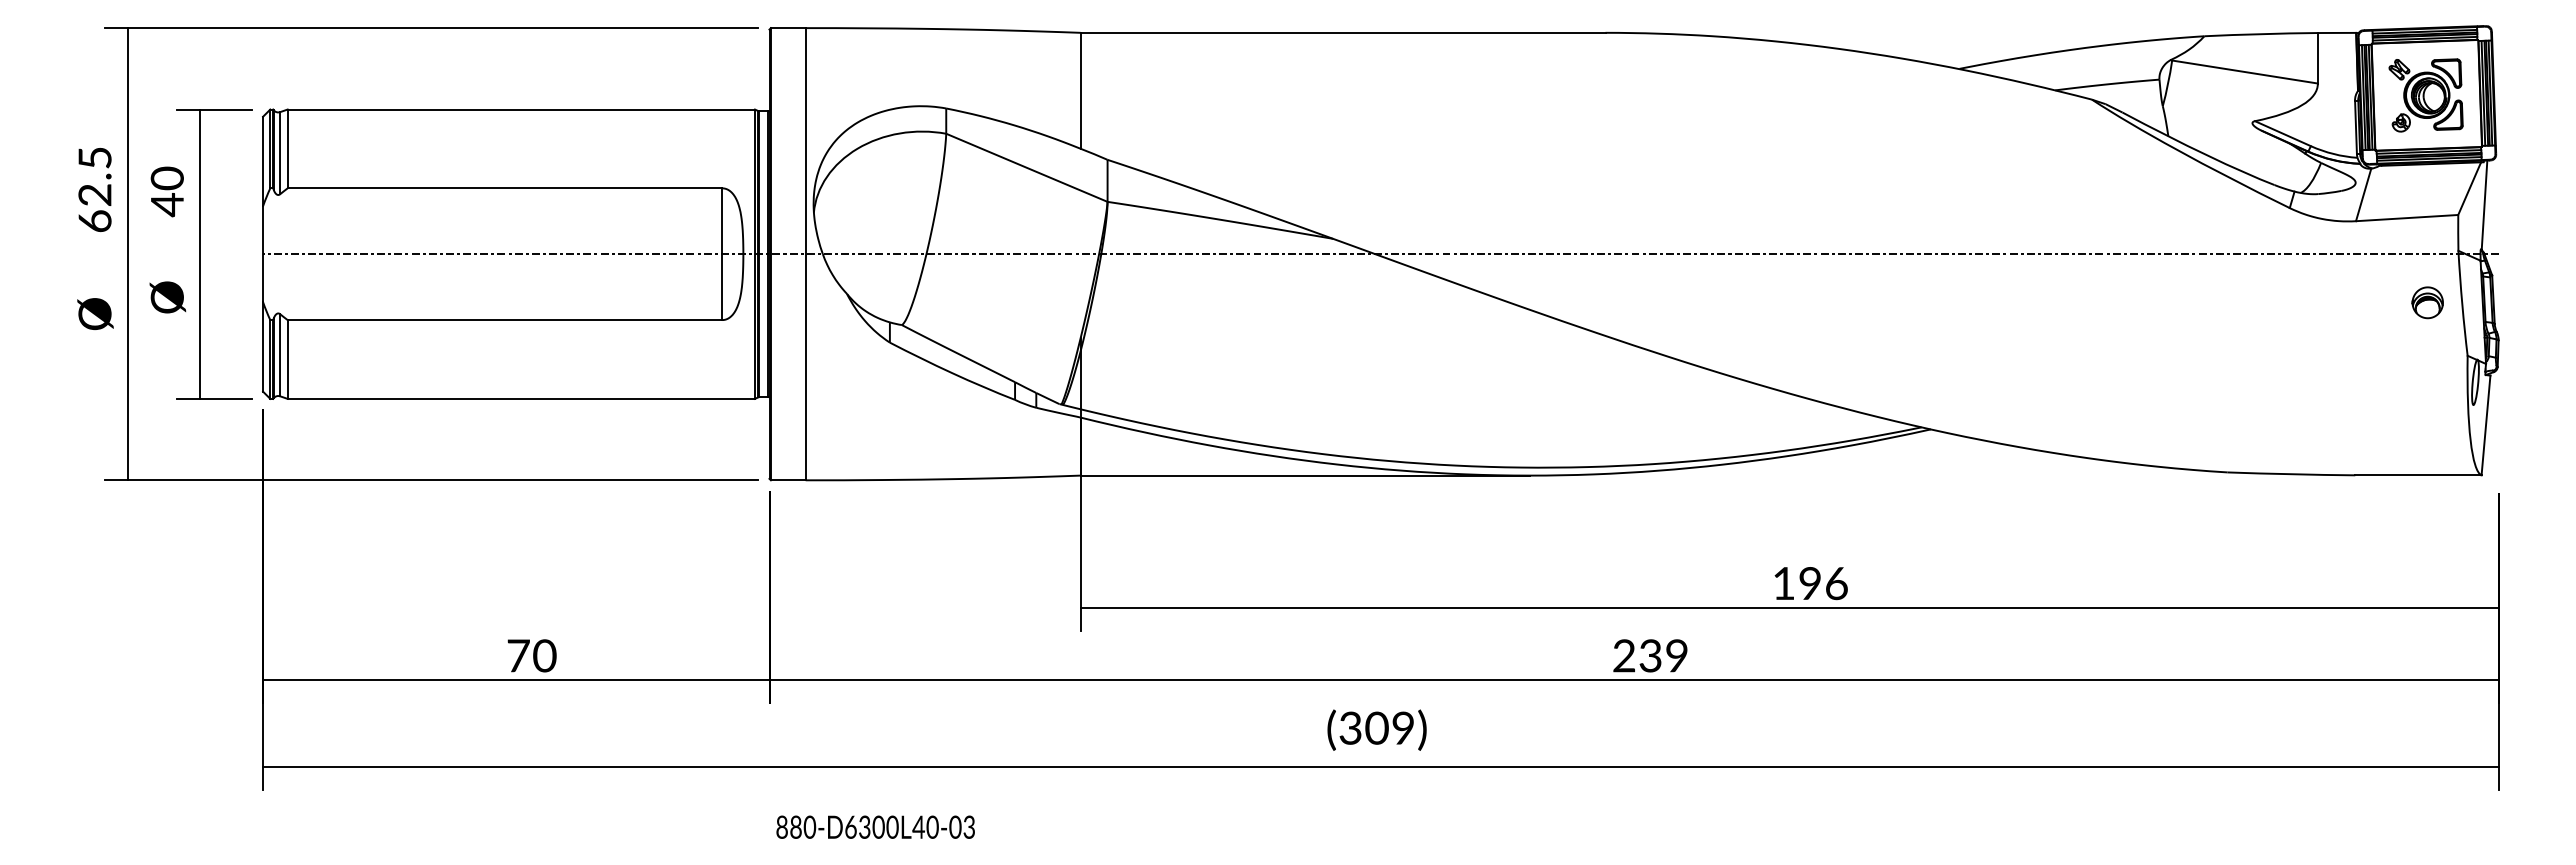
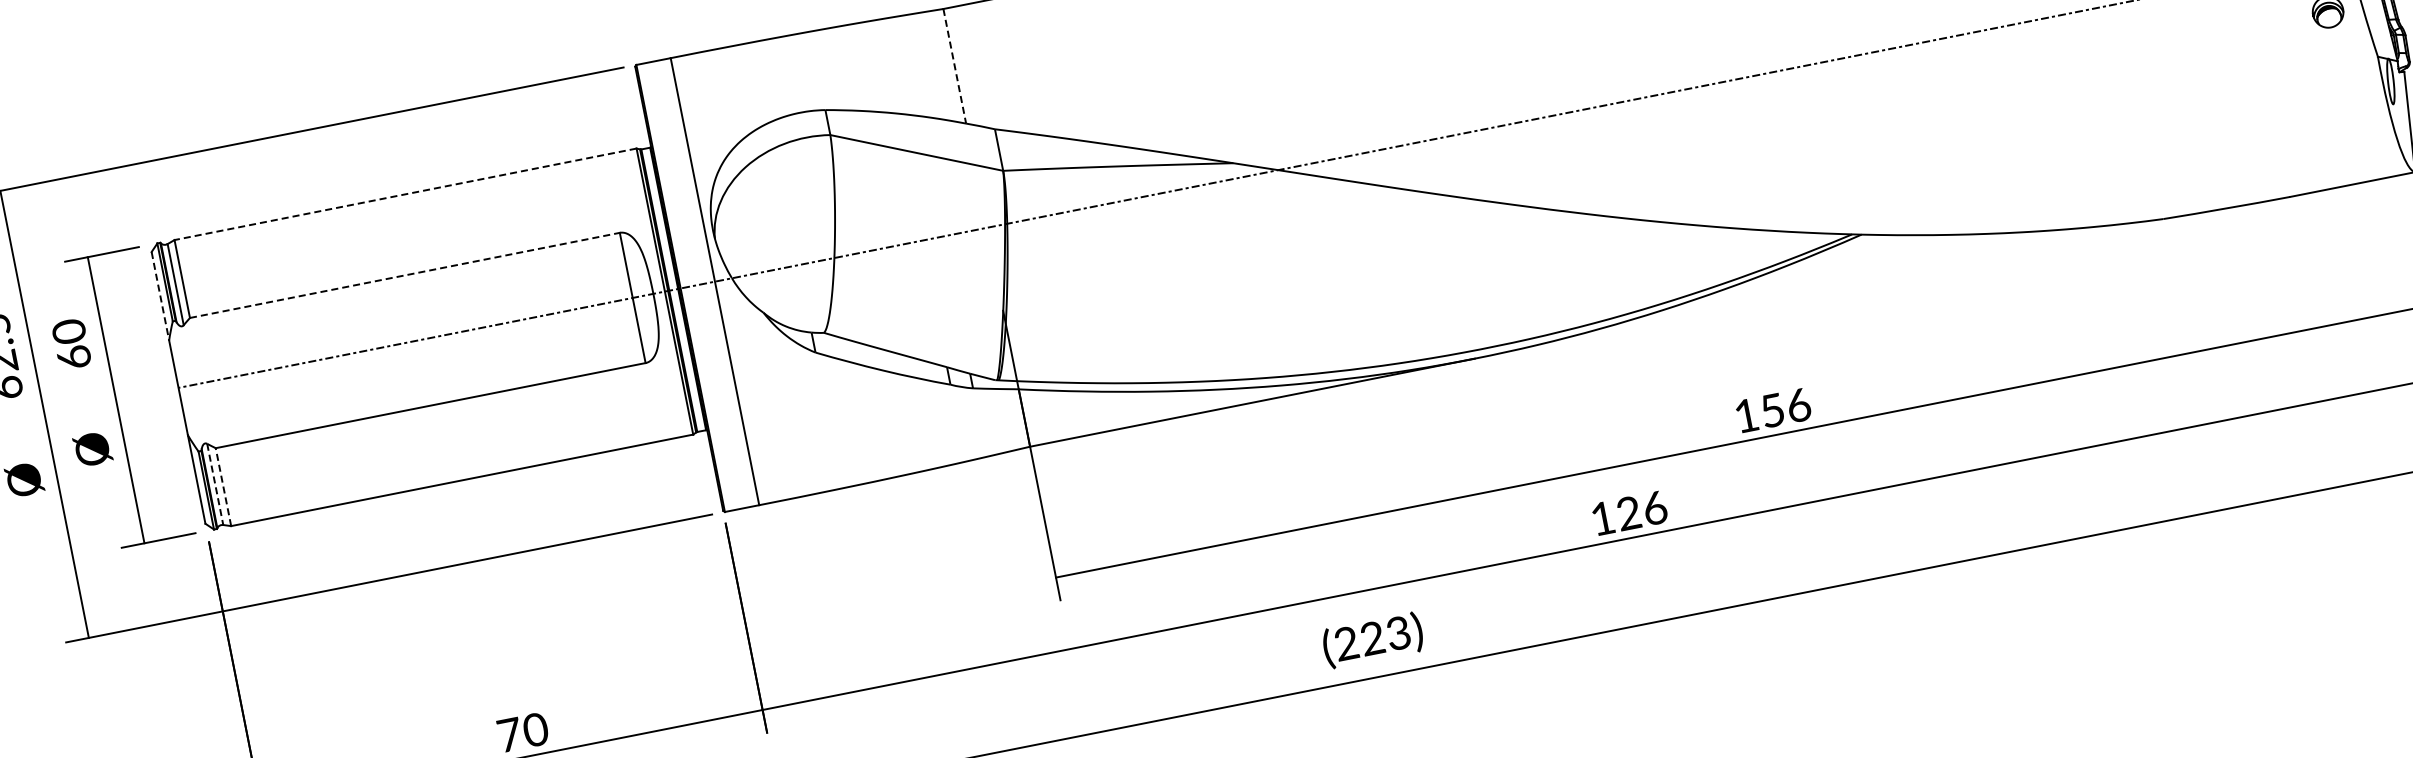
line: (1080, 90) -> (954, 66), solid -> dashed
line: (521, 109) -> (405, 194), solid -> dashed
line: (263, 161) -> (160, 296), solid -> dashed
line: (505, 188) -> (405, 275), solid -> dashed
text: (167, 205) -> (74, 358), 40 -> 60
line: (280, 355) -> (215, 484), solid -> dashed
line: (287, 358) -> (223, 486), solid -> dashed
text: (1809, 583) -> (1771, 410), 196 -> 156
text: (1650, 655) -> (1628, 513), 239 -> 126
text: (1376, 727) -> (1371, 637), (309) -> (223)

